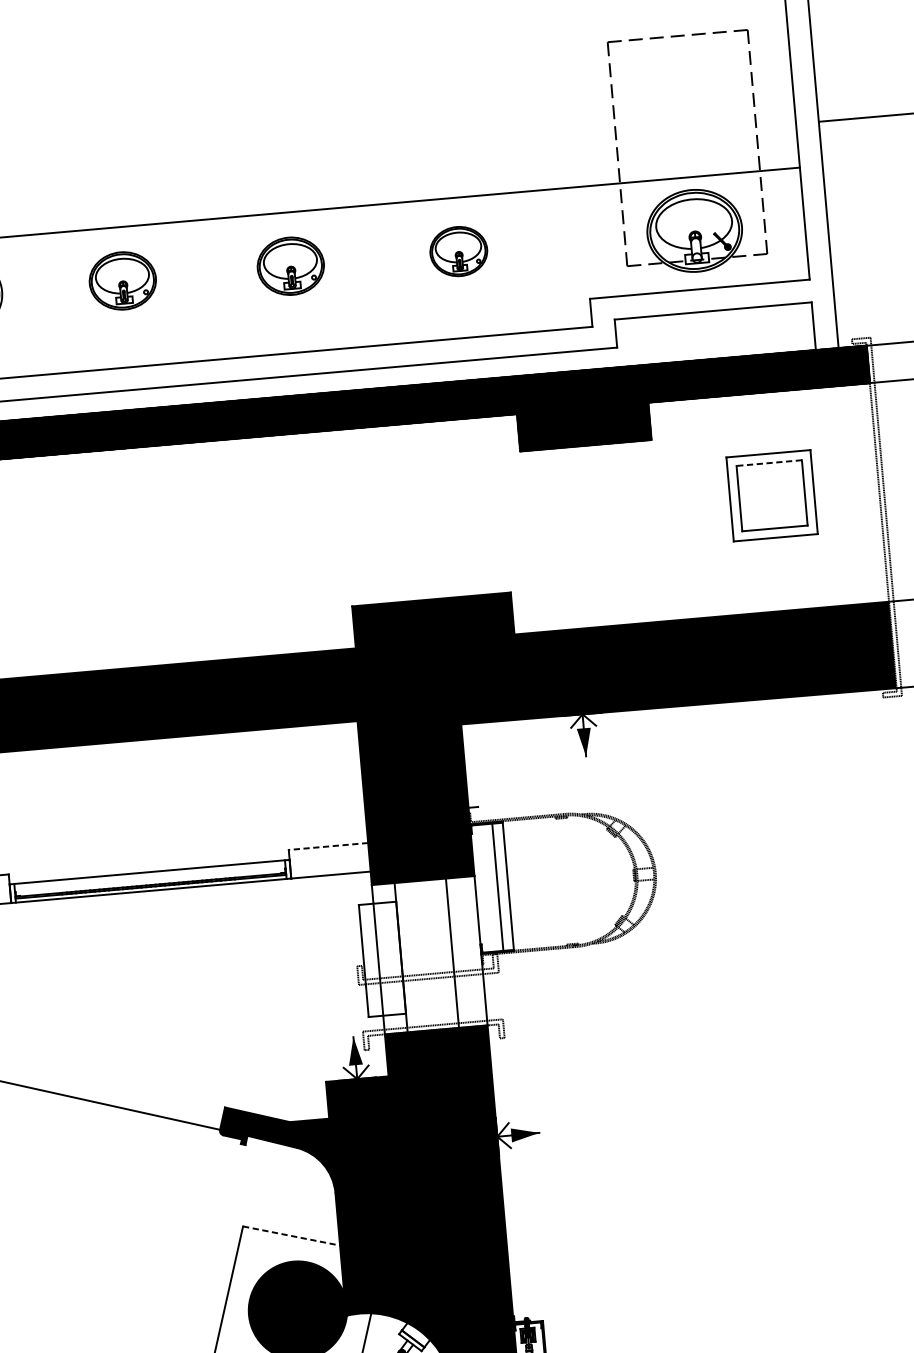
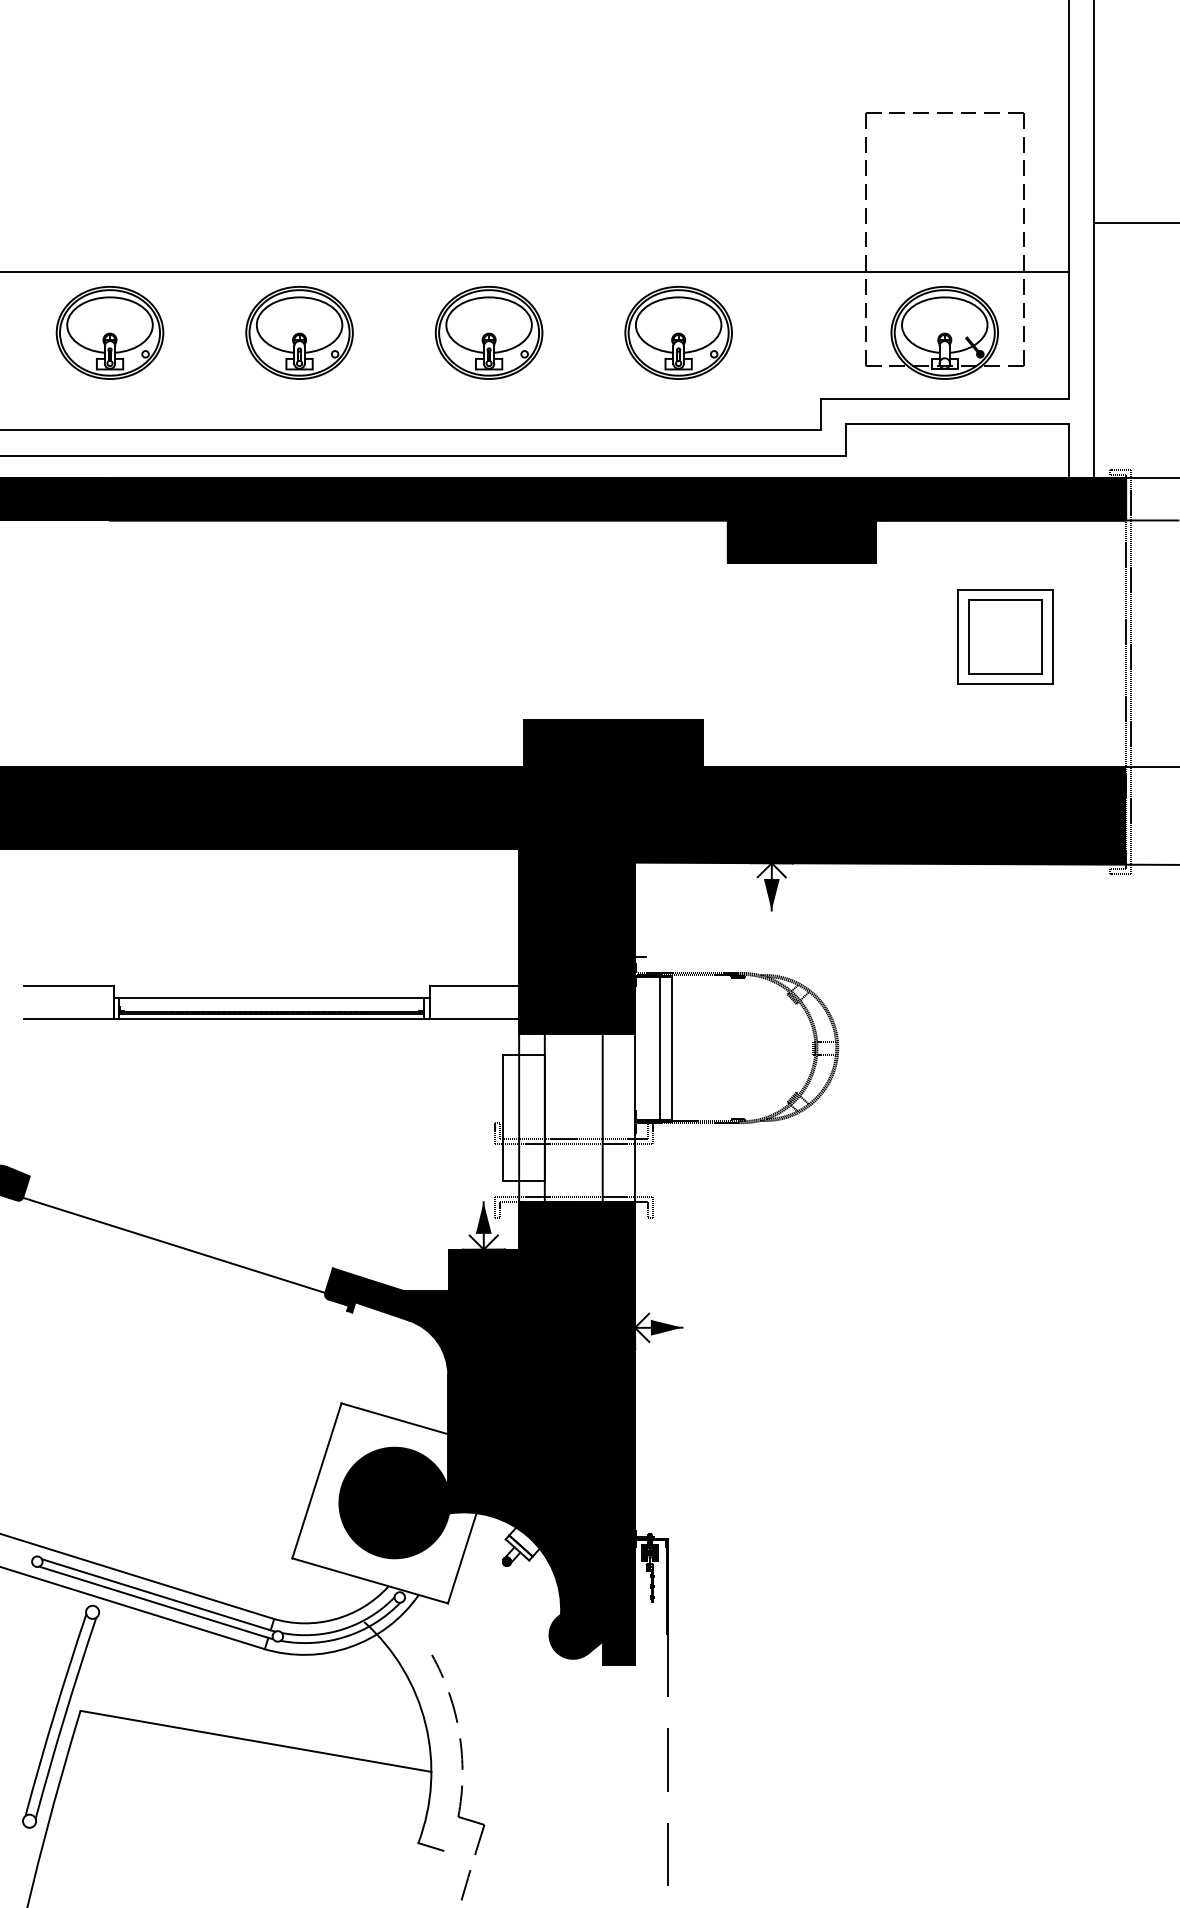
part: (458, 251) -> (678, 332), size x1.67
part: (290, 265) -> (488, 332), size x1.43
part: (122, 280) -> (299, 332), size x1.43
line: (769, 463) -> (1005, 600), dashed -> solid
line: (328, 846) -> (474, 986), dashed -> solid
line: (291, 1235) -> (394, 1418), dashed -> solid

